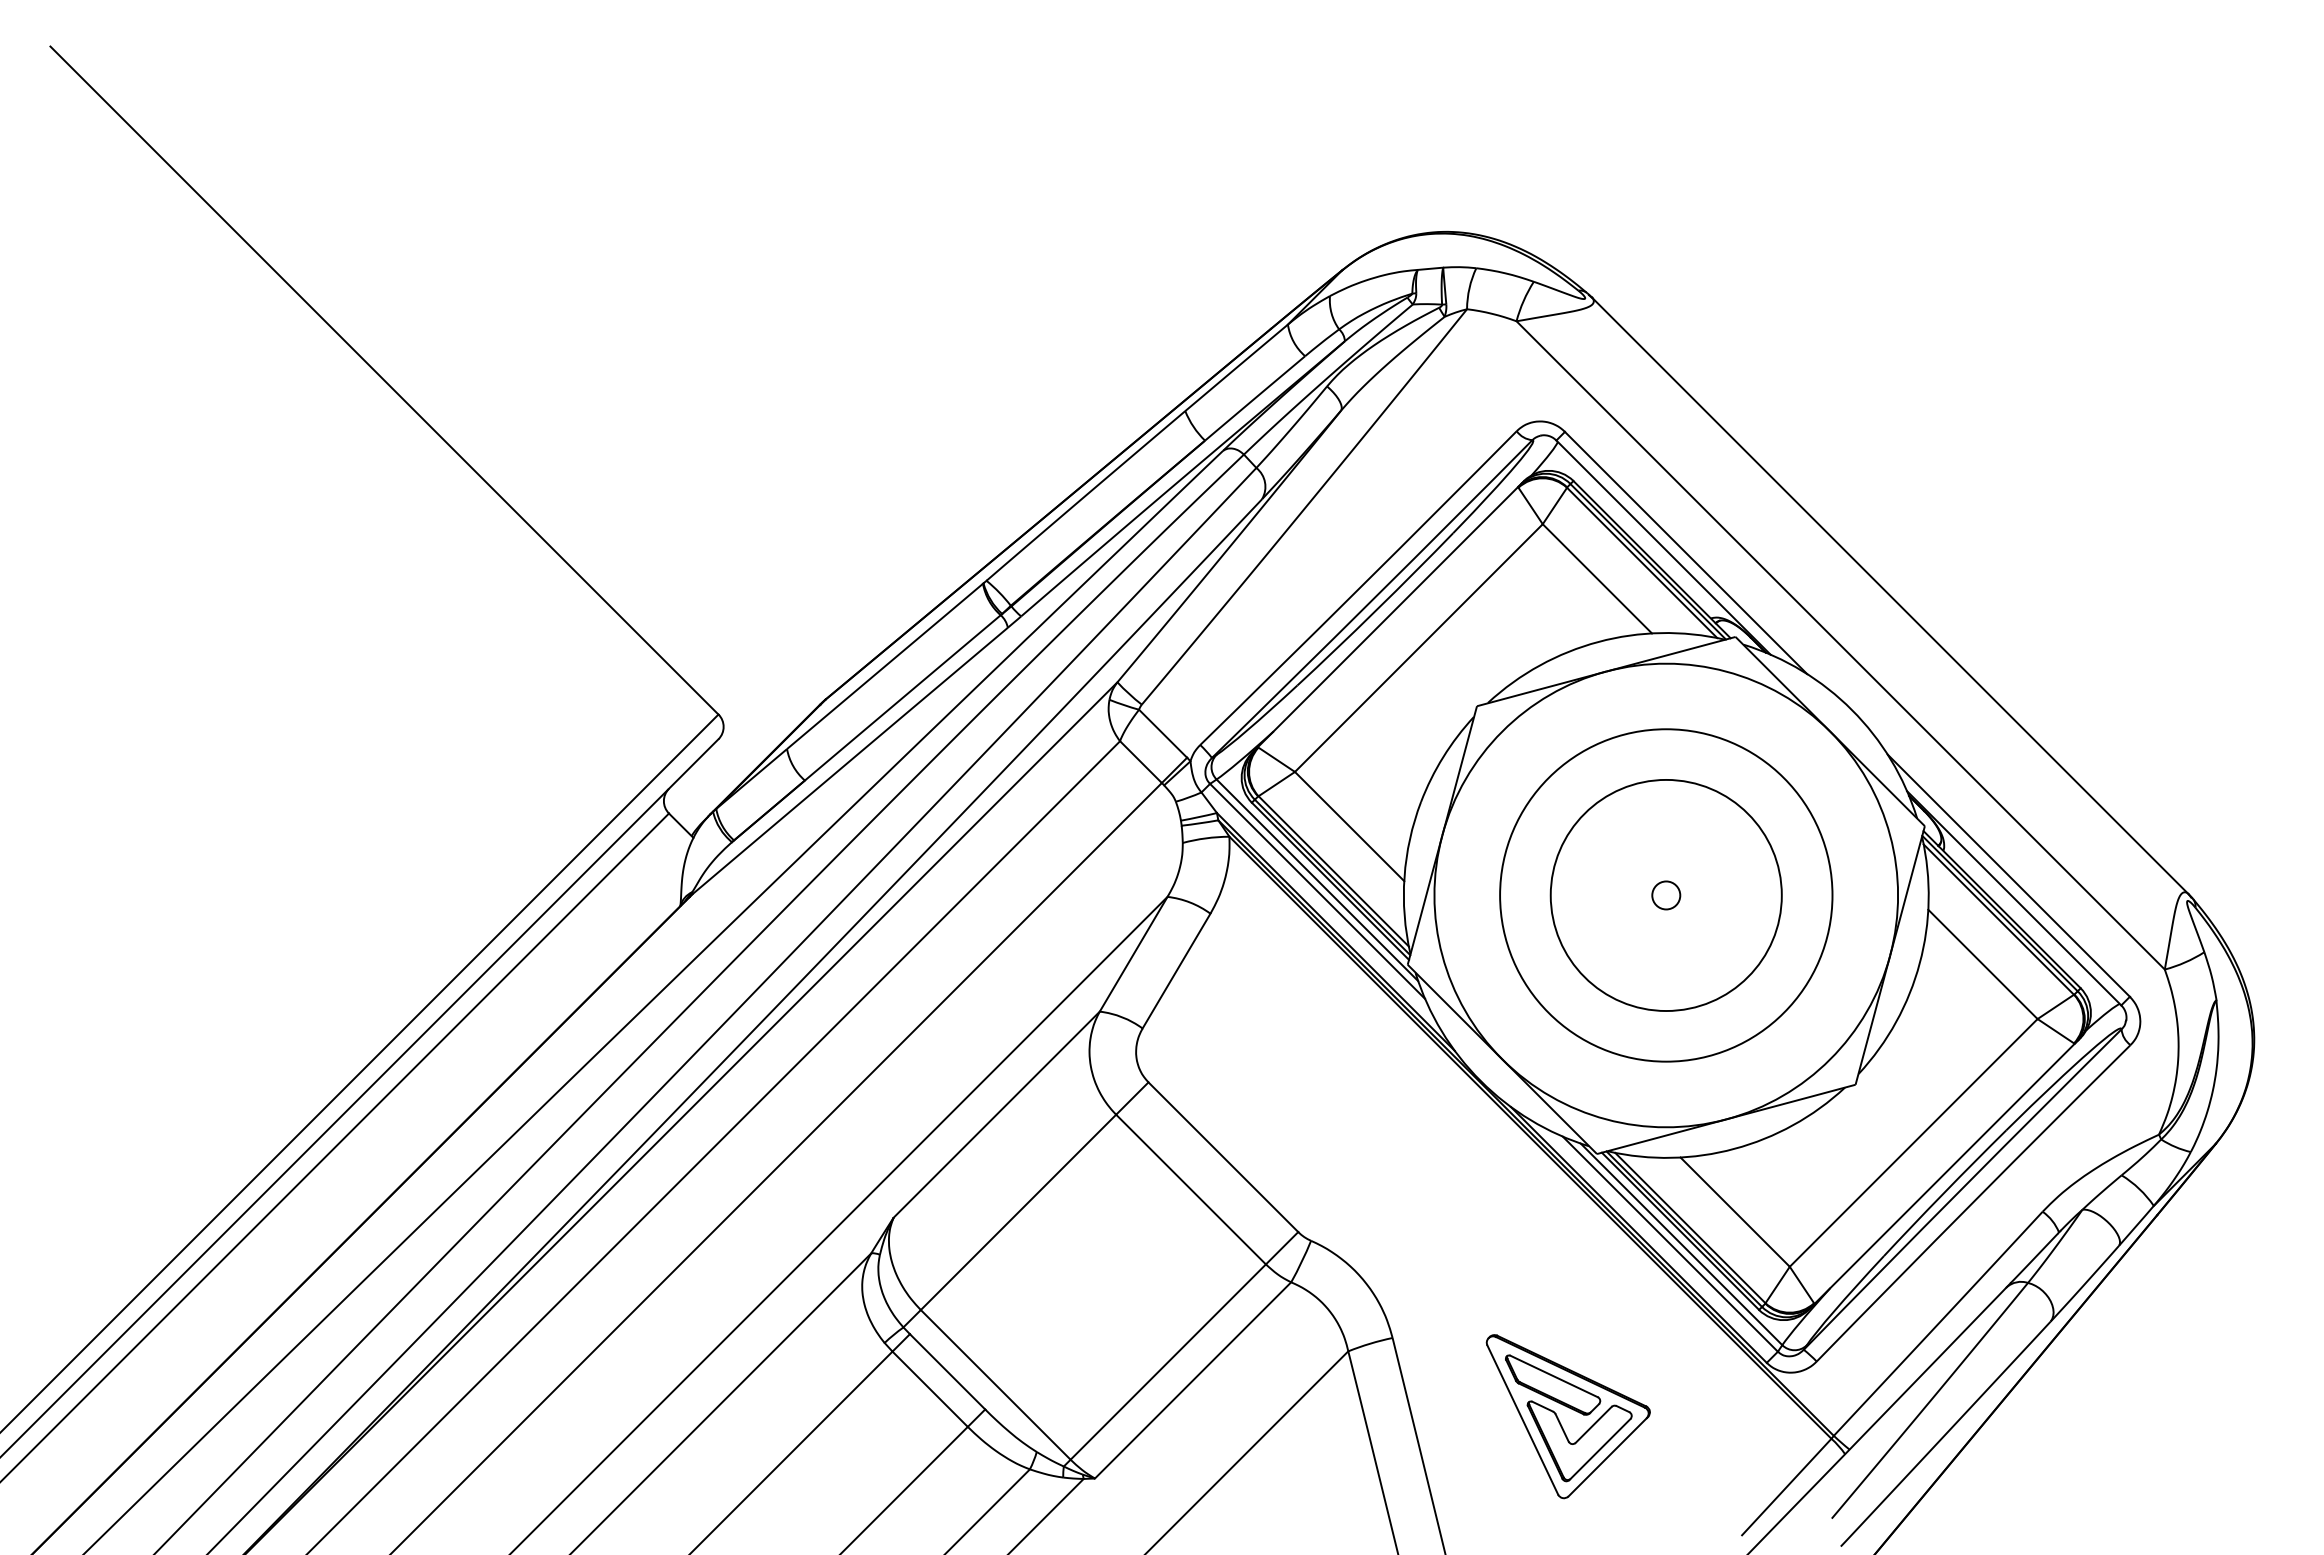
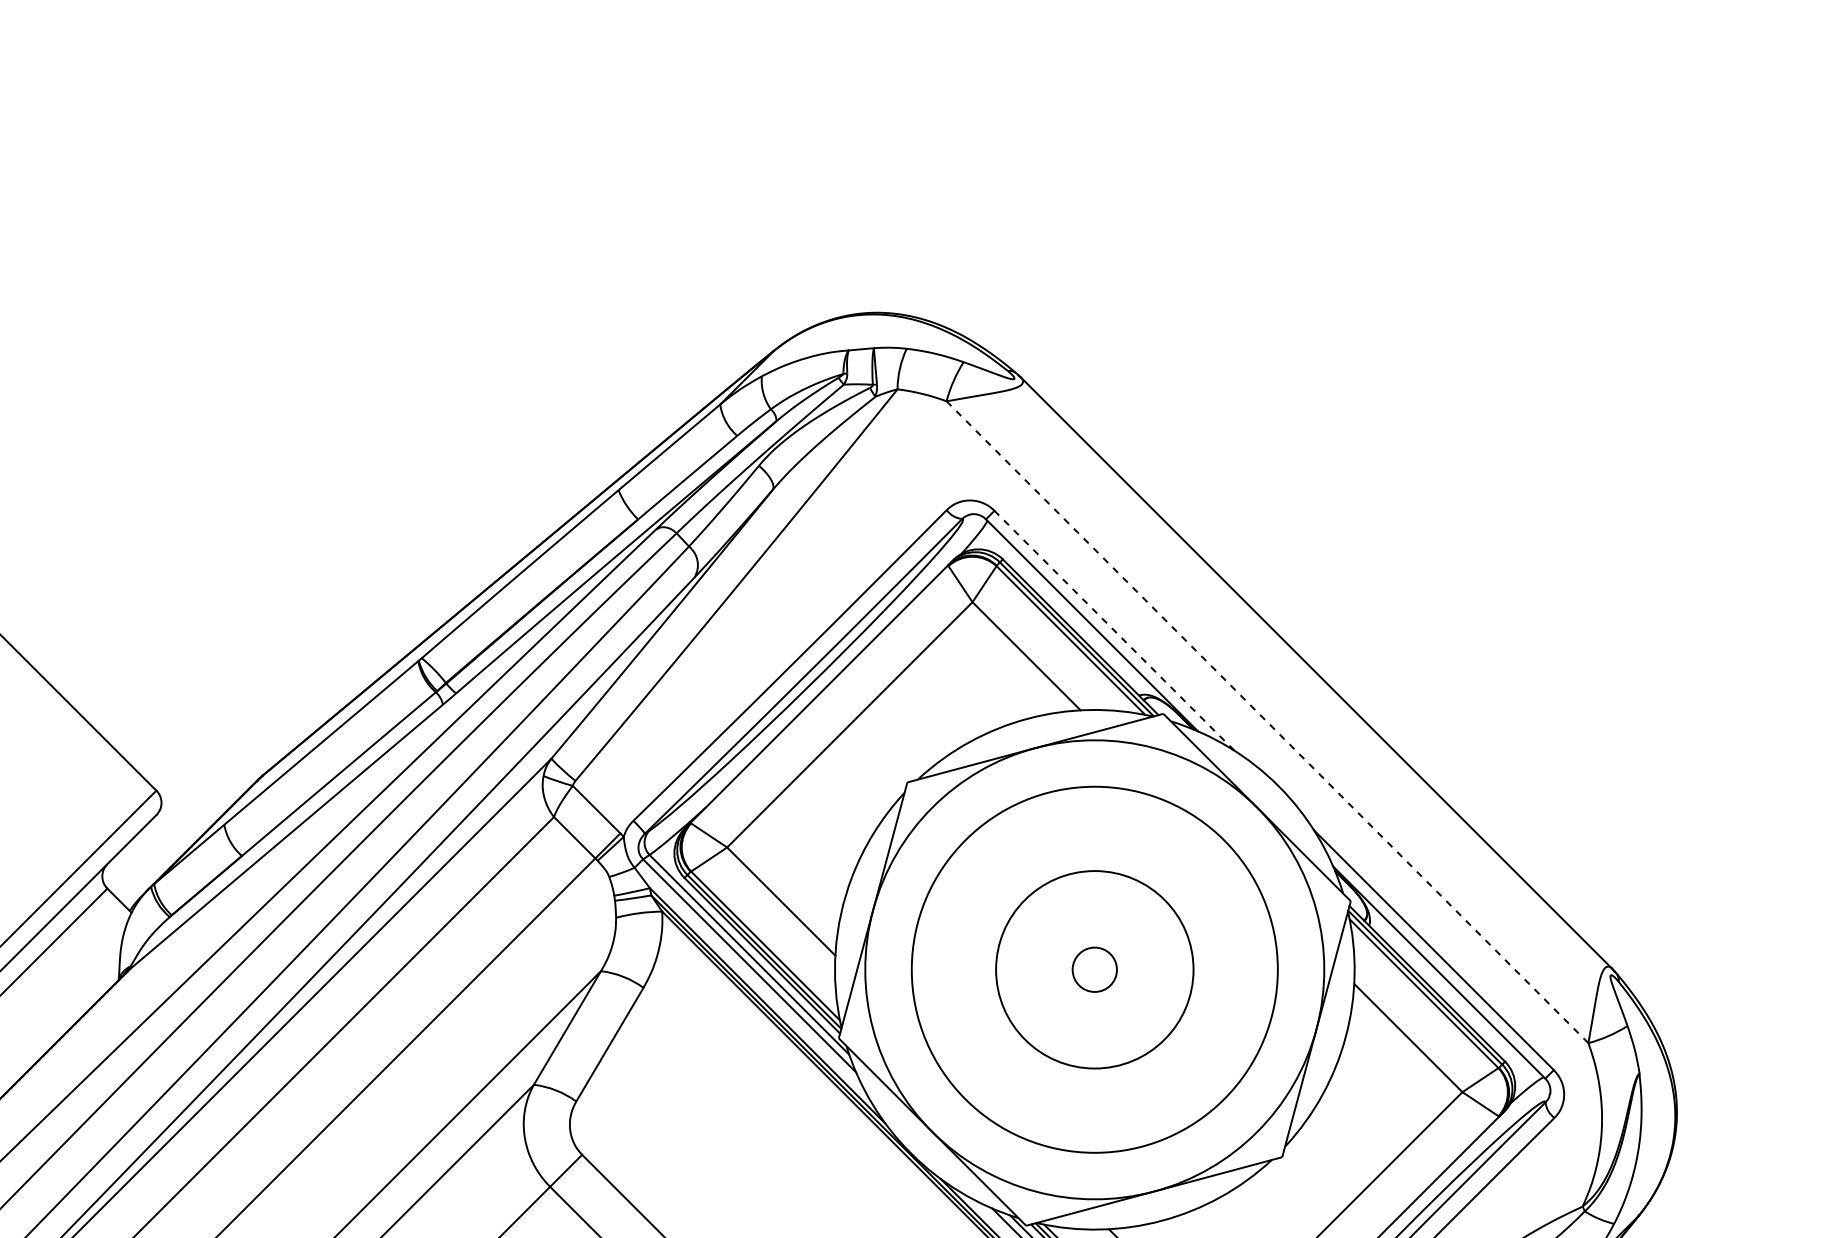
line: (1685, 552) -> (1113, 630), solid -> dashed
line: (1840, 645) -> (1267, 722), solid -> dashed
circle: (1665, 895) -> (1094, 969), size x1.6
circle: (1666, 895) -> (1095, 969), size x0.6
circle: (1666, 895) -> (1095, 969), size x1.6

